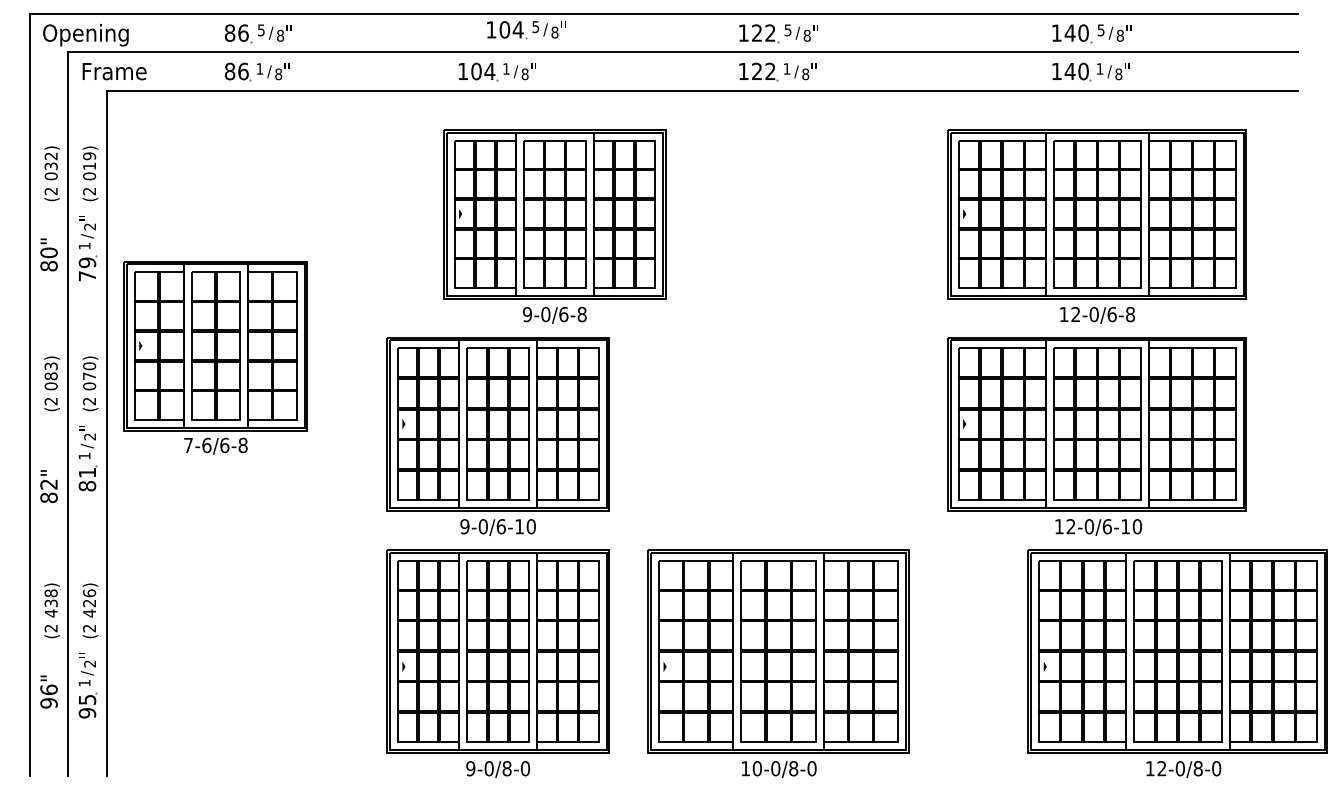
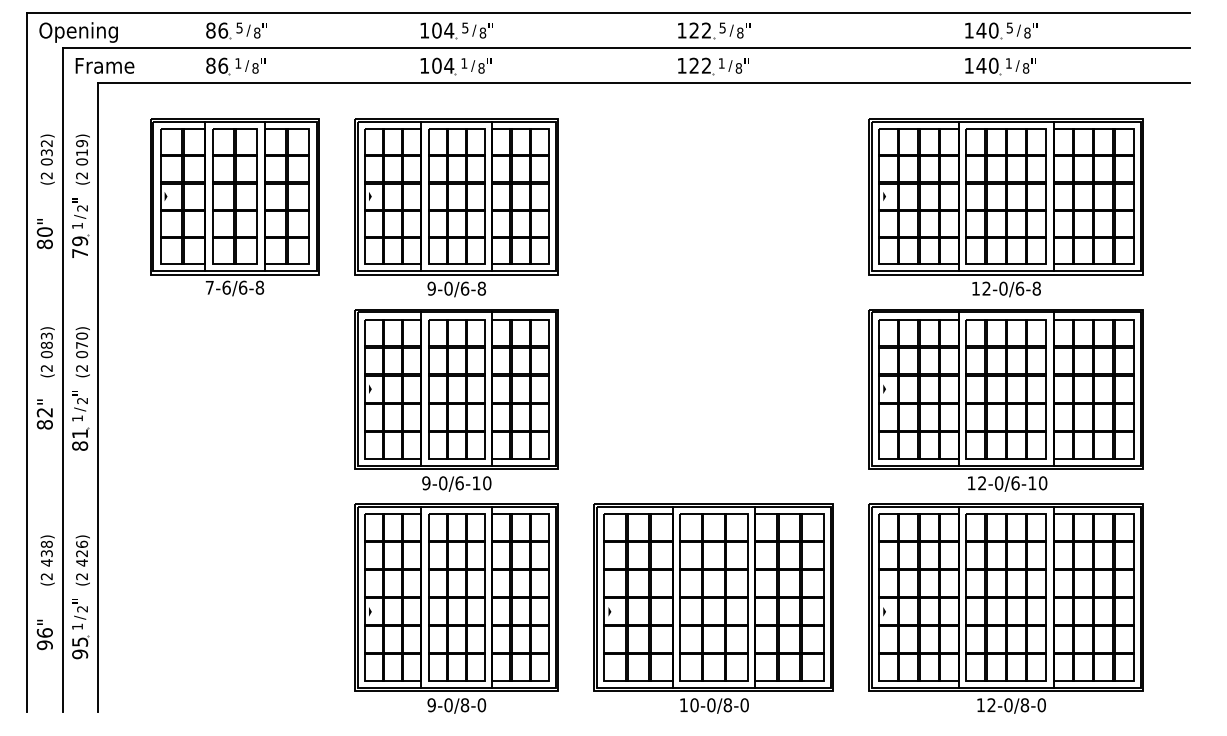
part: (526, 29) -> (456, 30), moved
part: (554, 226) -> (456, 207), moved
part: (215, 357) -> (234, 207), moved
text: (48, 486) -> (44, 414), moved
part: (1177, 663) -> (1005, 608), moved

